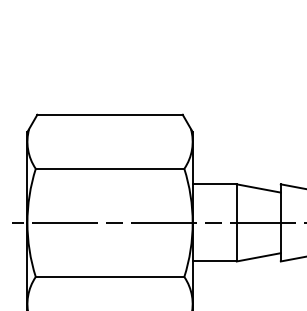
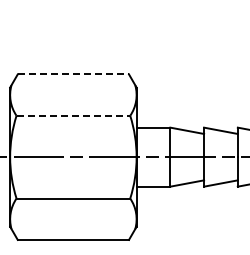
line: (110, 114) -> (73, 74), solid -> dashed
line: (110, 168) -> (73, 115), solid -> dashed

